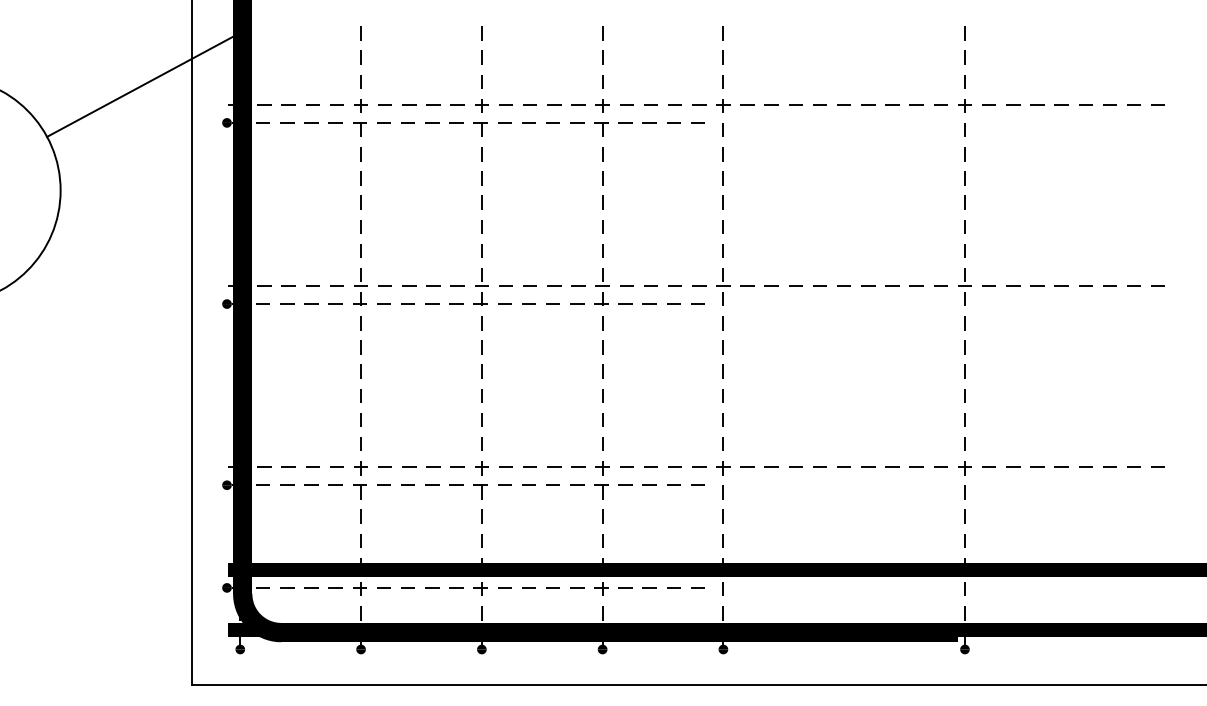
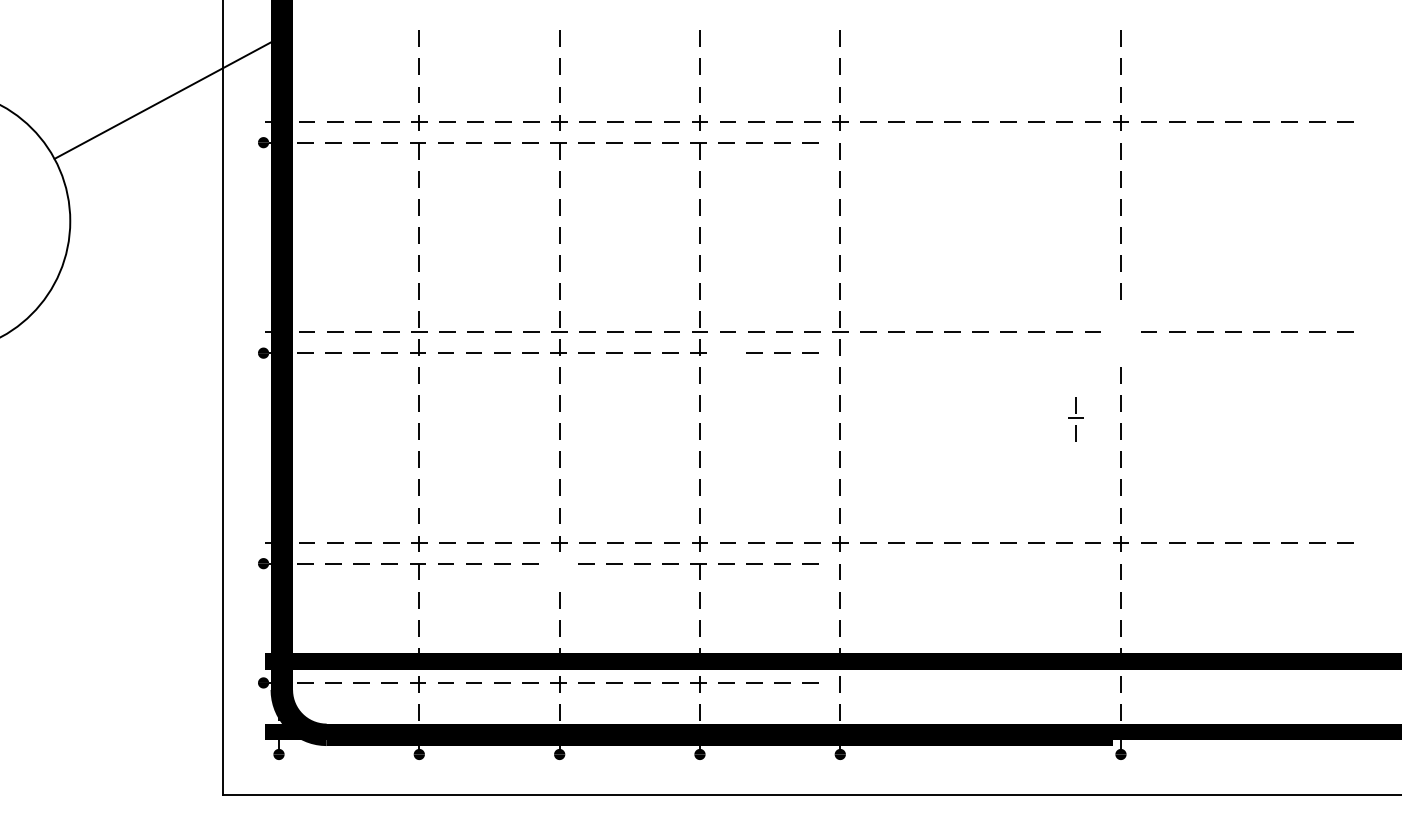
part: (964, 287) -> (1075, 419), moved
line: (625, 303) -> (726, 352), removed
part: (480, 492) -> (558, 571), removed

